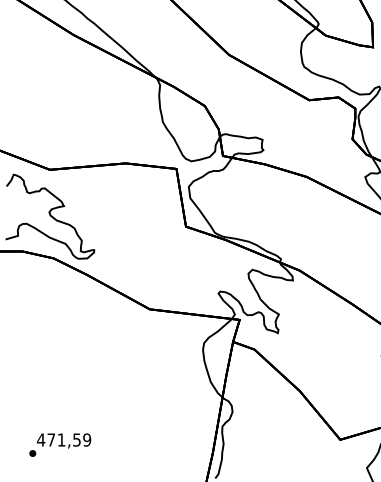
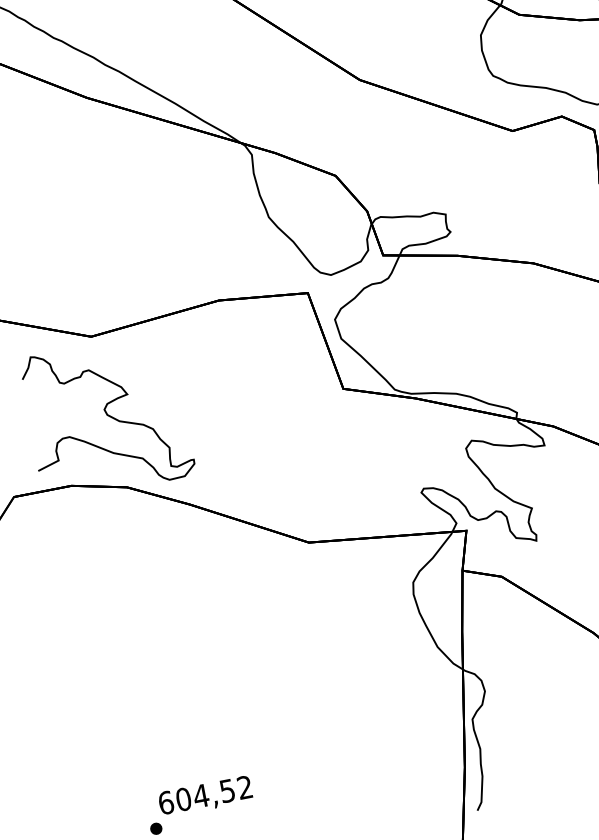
text: (63, 439) -> (204, 794), 471,59 -> 604,52

